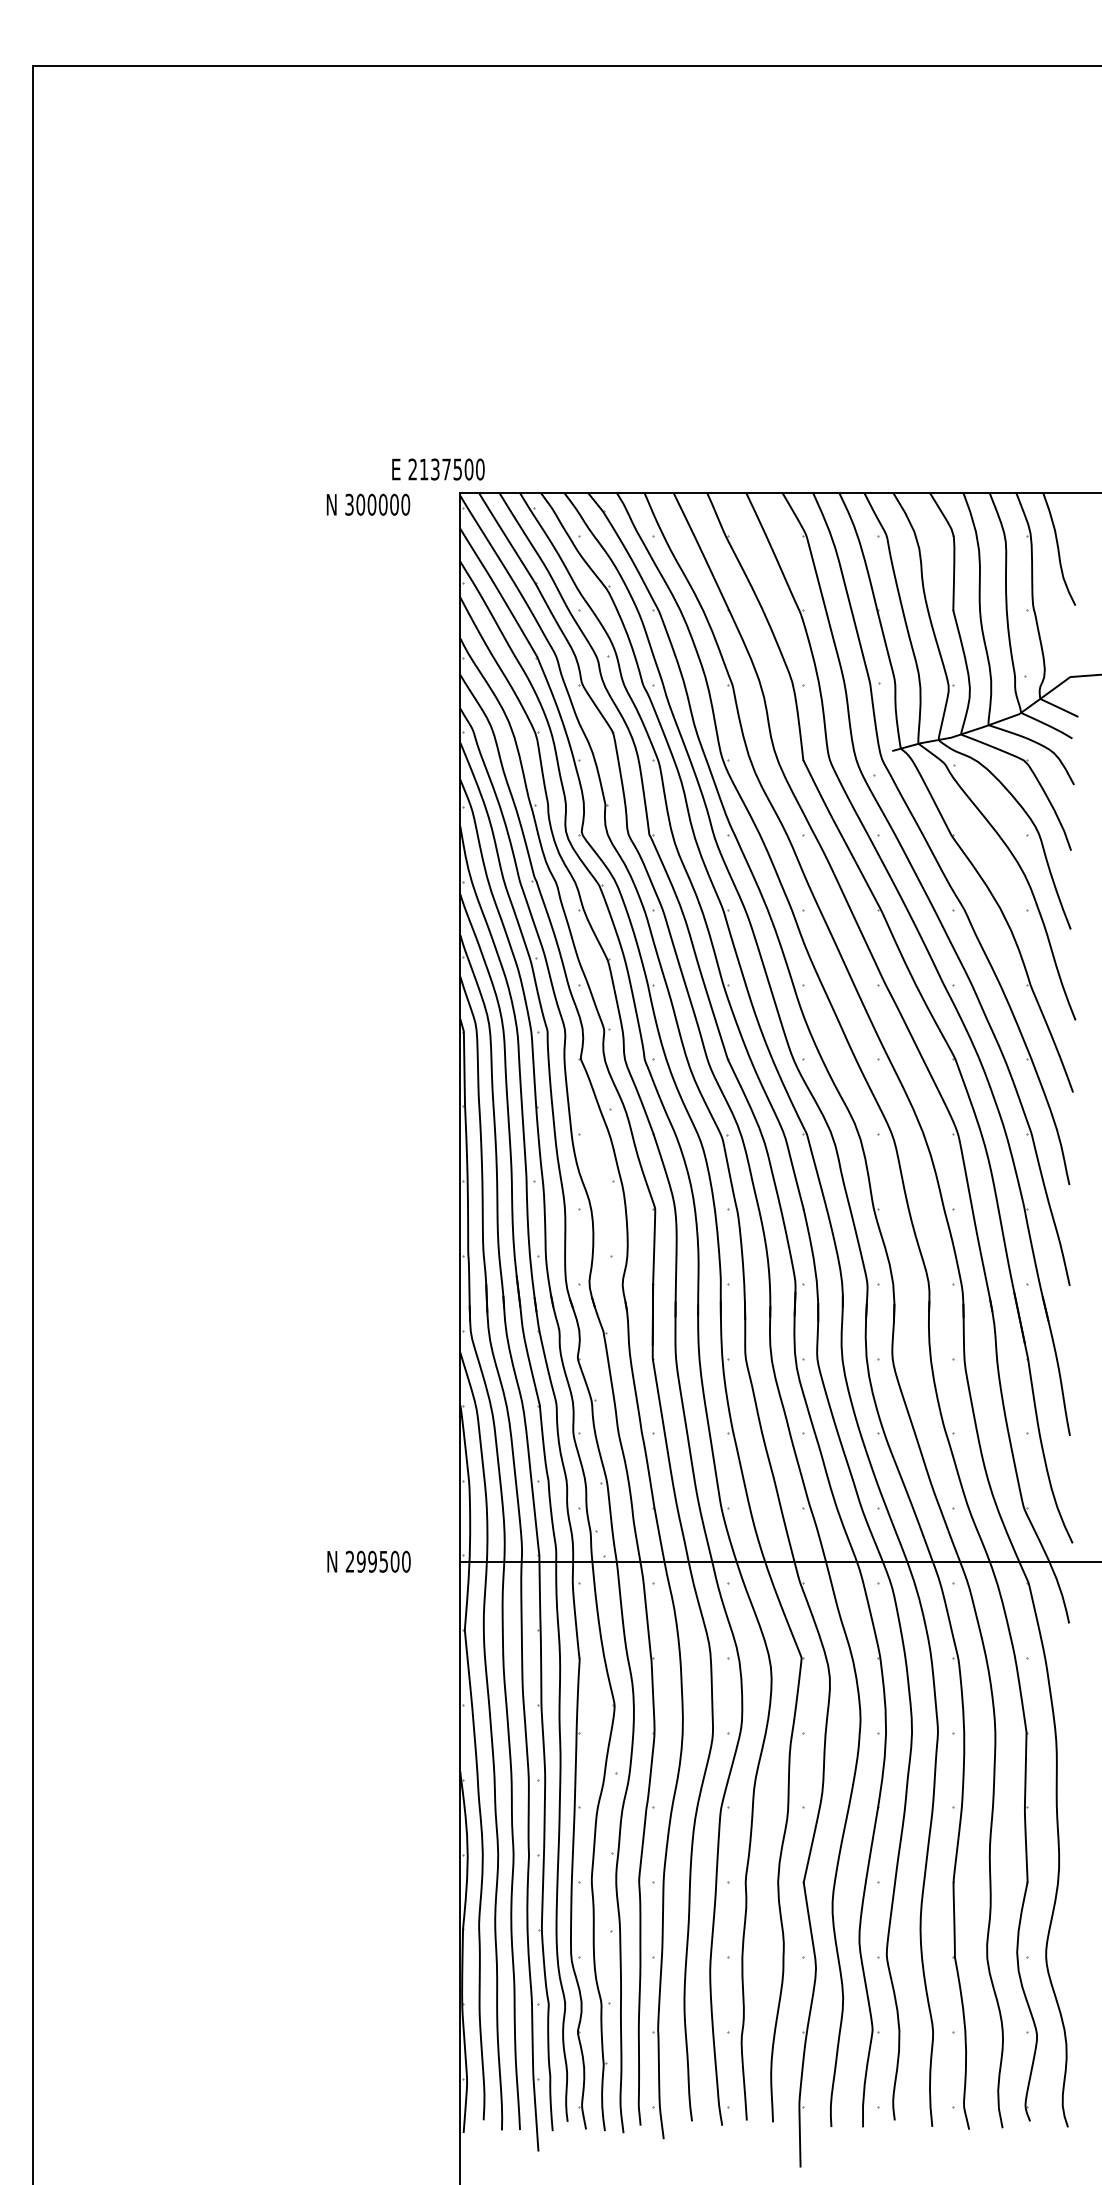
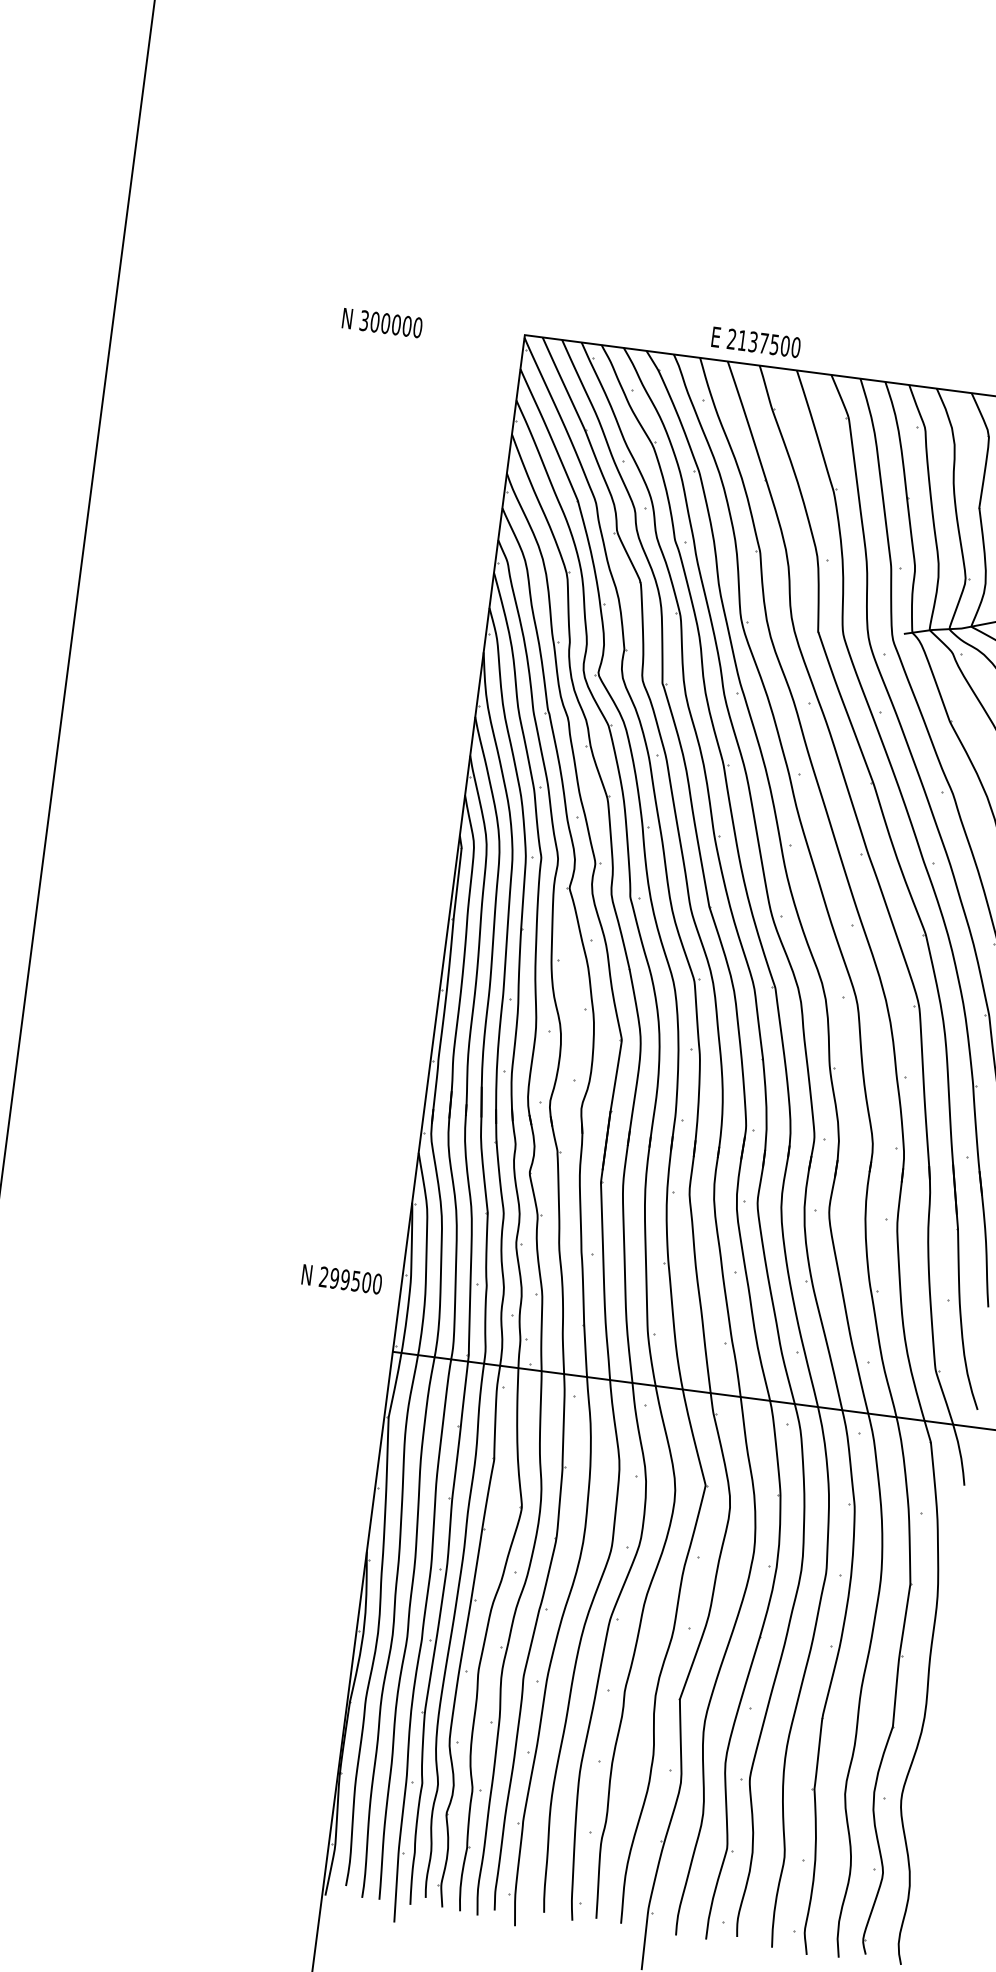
text: (438, 469) -> (756, 342), moved
text: (368, 504) -> (382, 322), moved
text: (368, 1561) -> (341, 1279), moved

